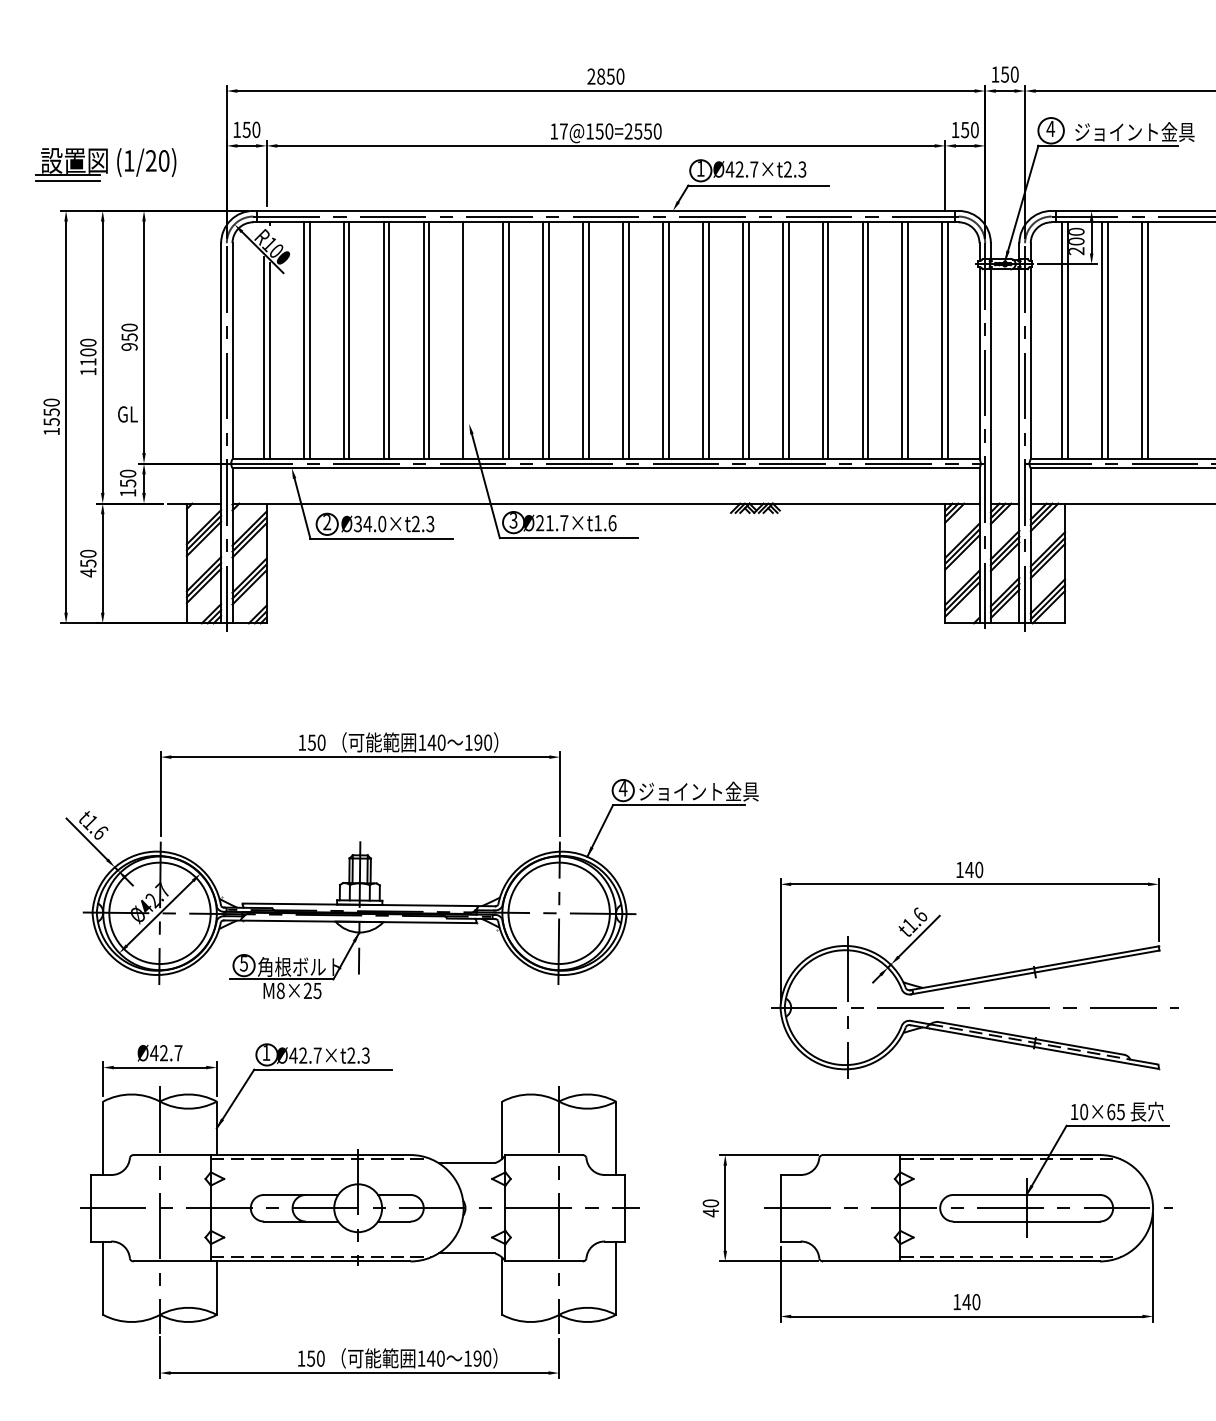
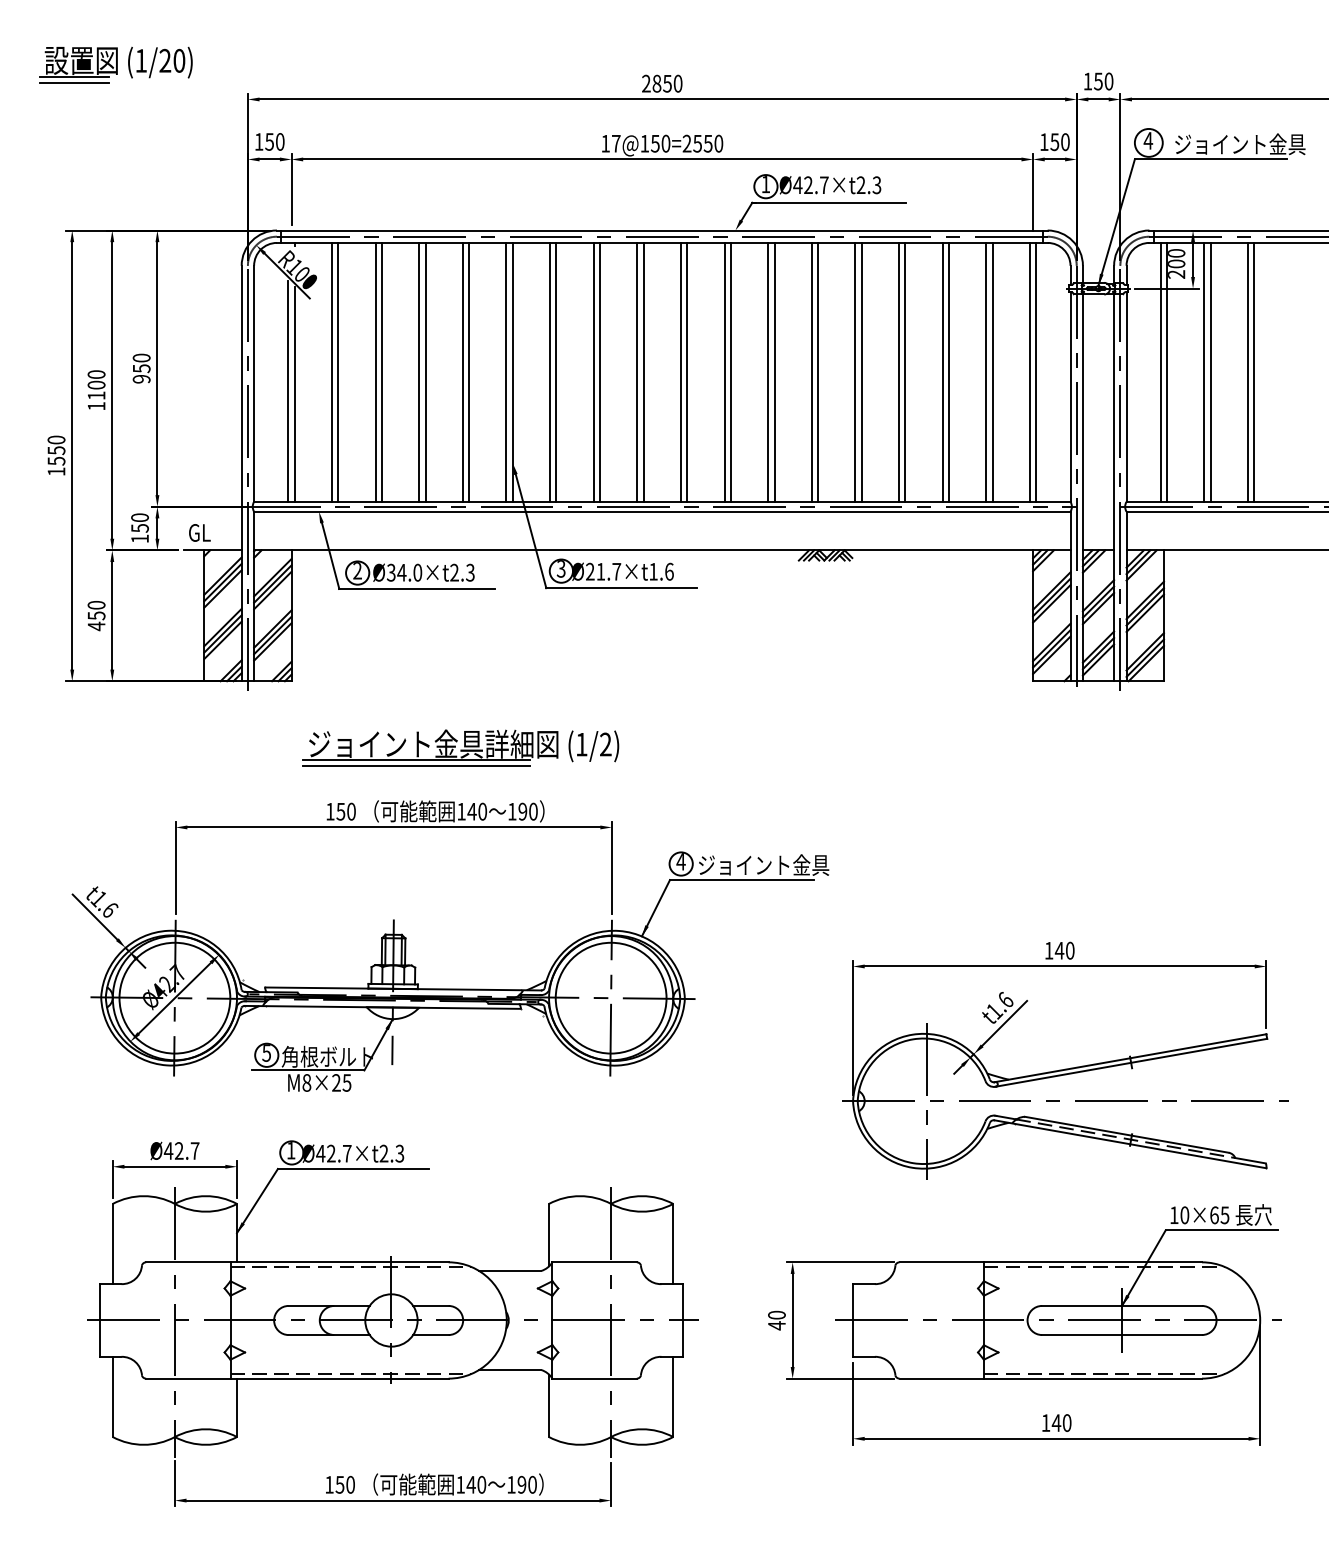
part: (105, 164) -> (115, 64), moved
line: (468, 339) -> (512, 371), added
text: (127, 414) -> (199, 532), moved
part: (421, 683) -> (460, 747), added

